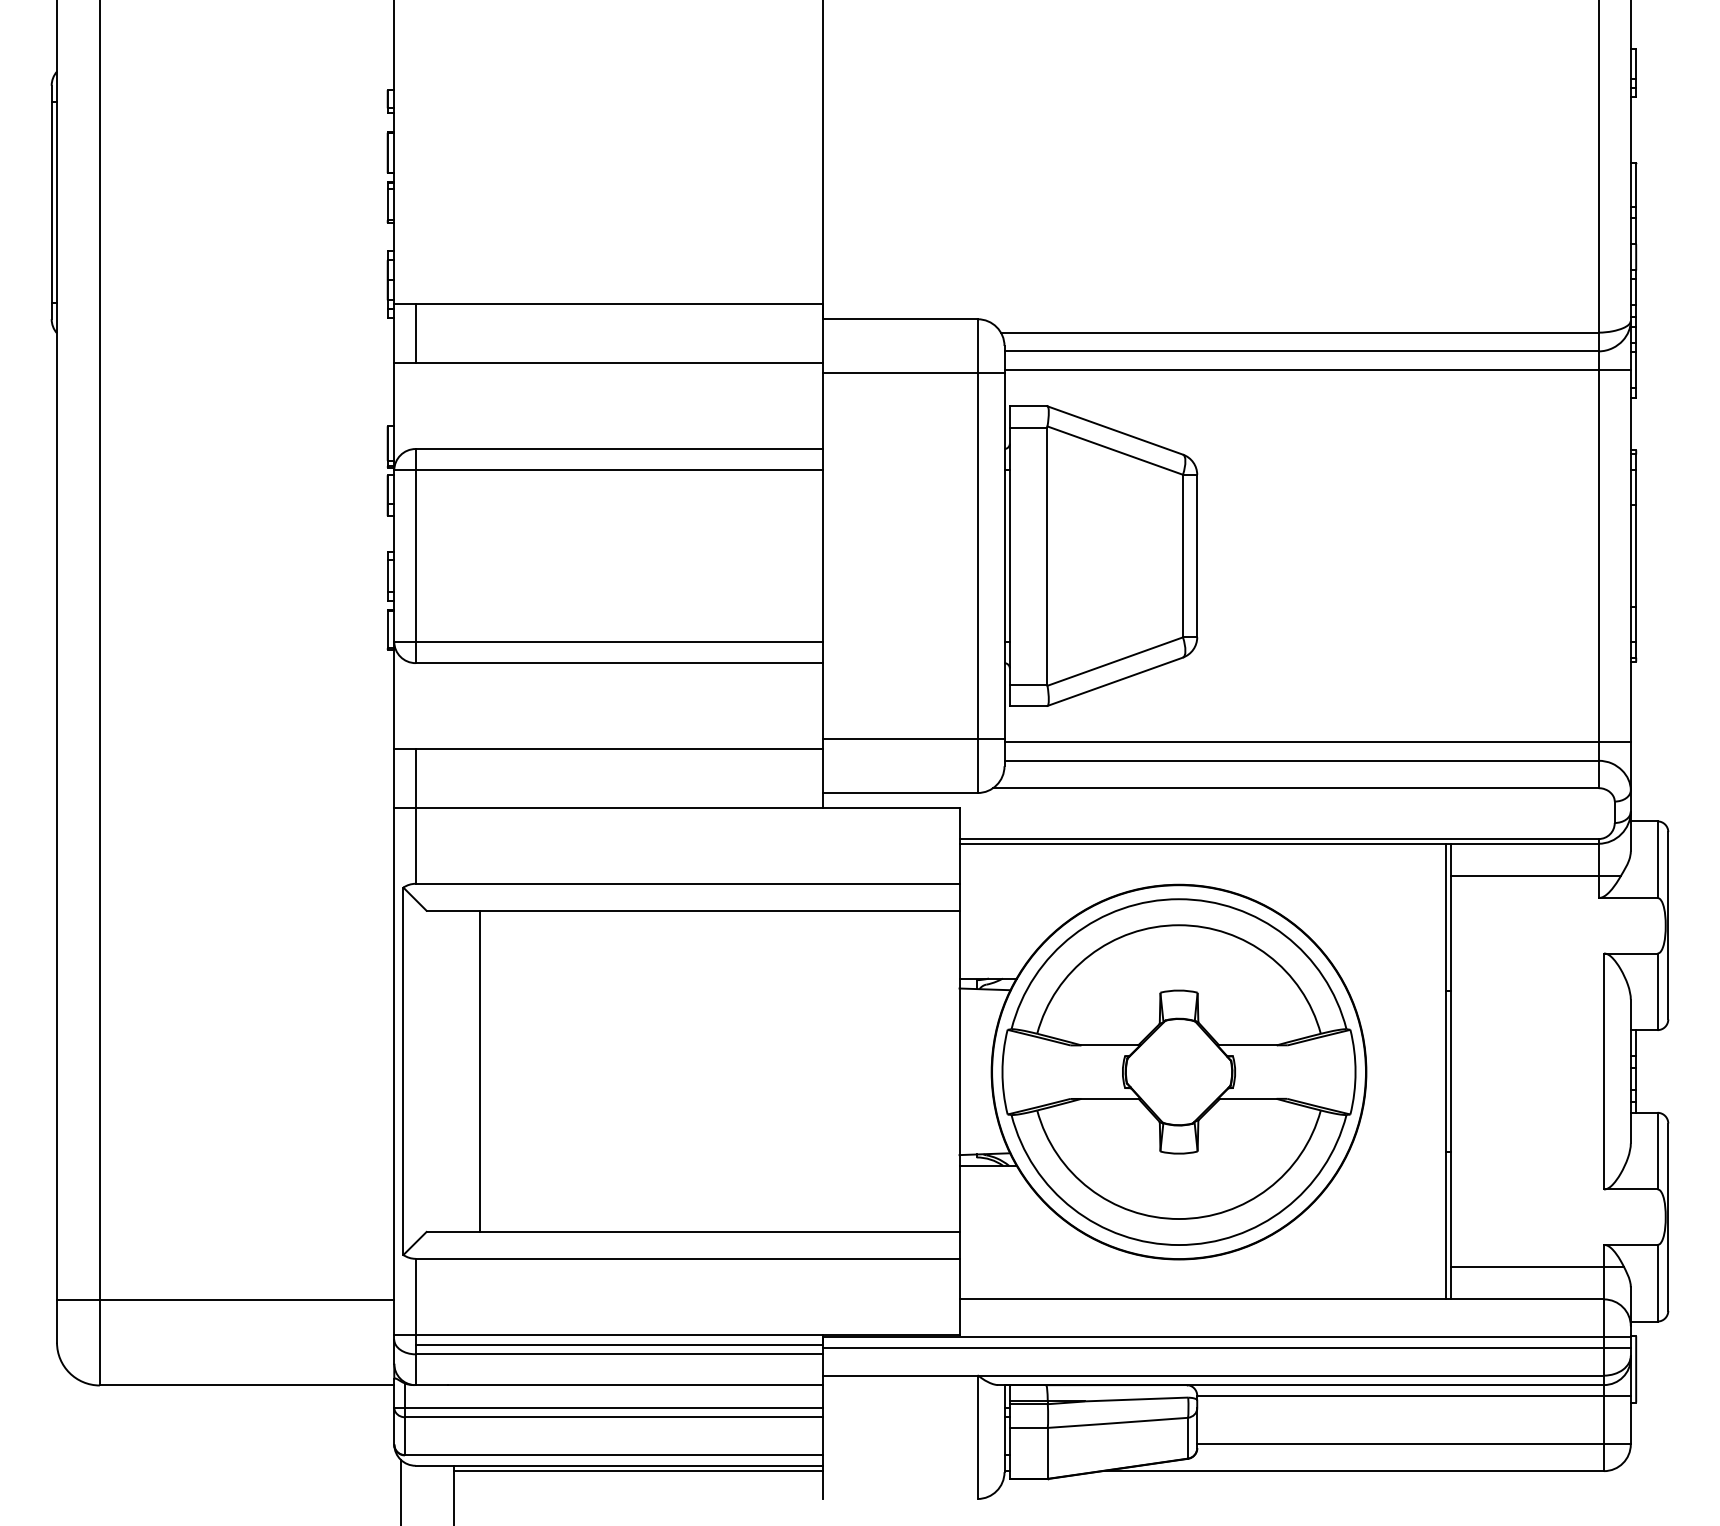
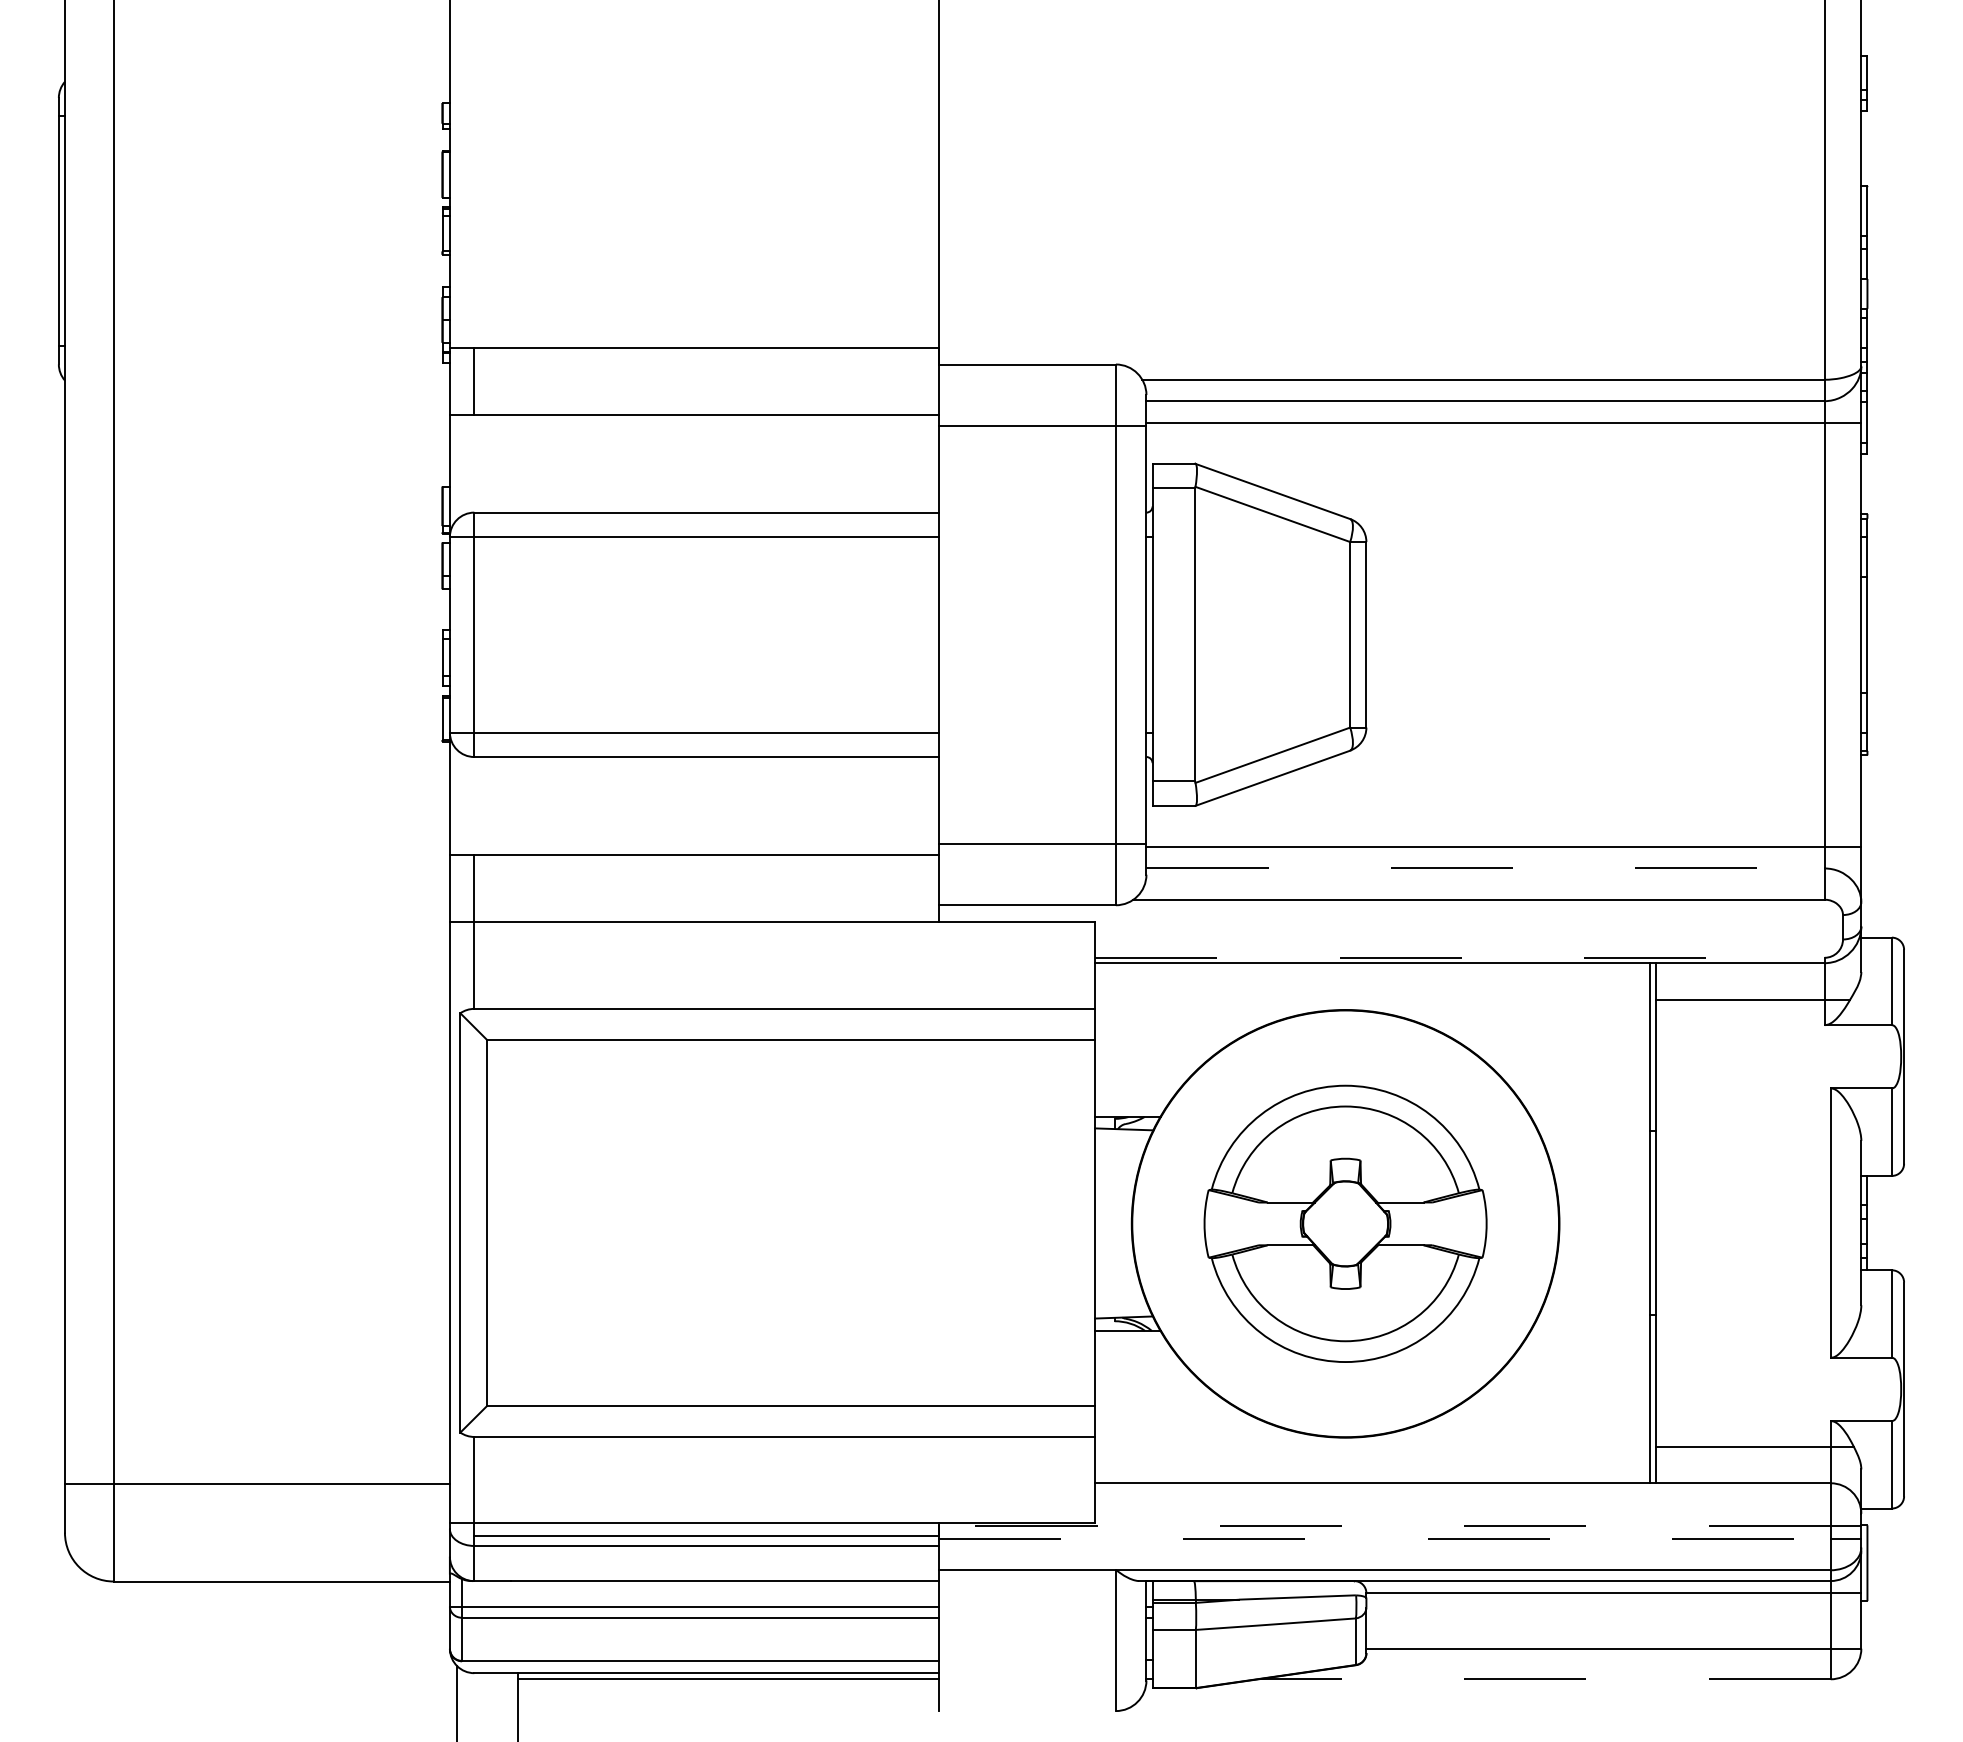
line: (1302, 760) -> (1486, 868), solid -> dashed
line: (1278, 838) -> (1459, 957), solid -> dashed
line: (479, 1070) -> (486, 1222), moved
part: (1178, 1071) -> (1345, 1223), size x0.7
line: (1213, 1337) -> (1384, 1526), solid -> dashed
line: (1213, 1347) -> (1385, 1538), solid -> dashed
line: (1353, 1471) -> (1544, 1679), solid -> dashed

